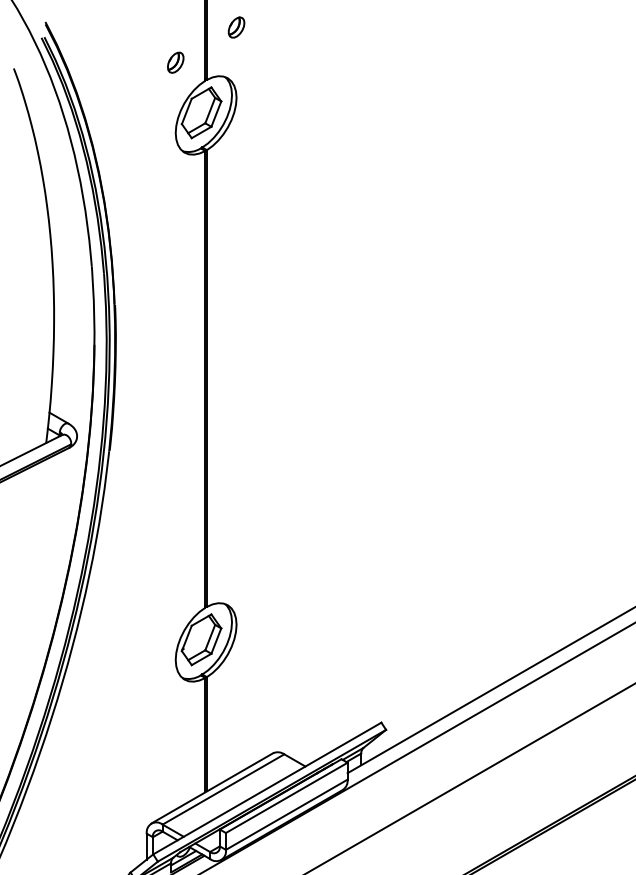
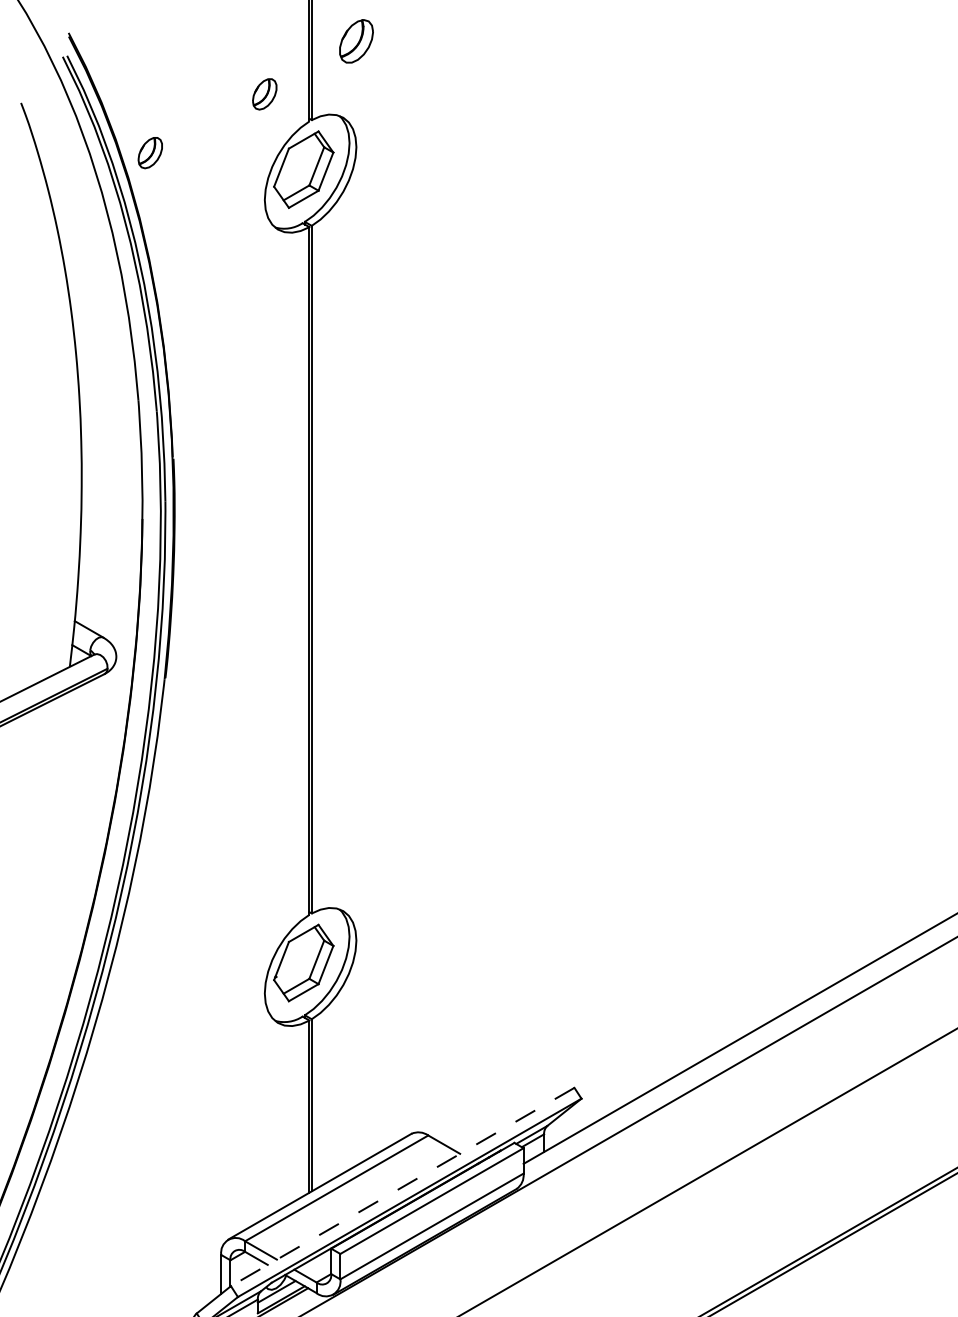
part: (236, 27) -> (356, 41), size x1.4
part: (99, 101) -> (150, 152), added
line: (267, 788) -> (402, 1186), solid -> dashed

